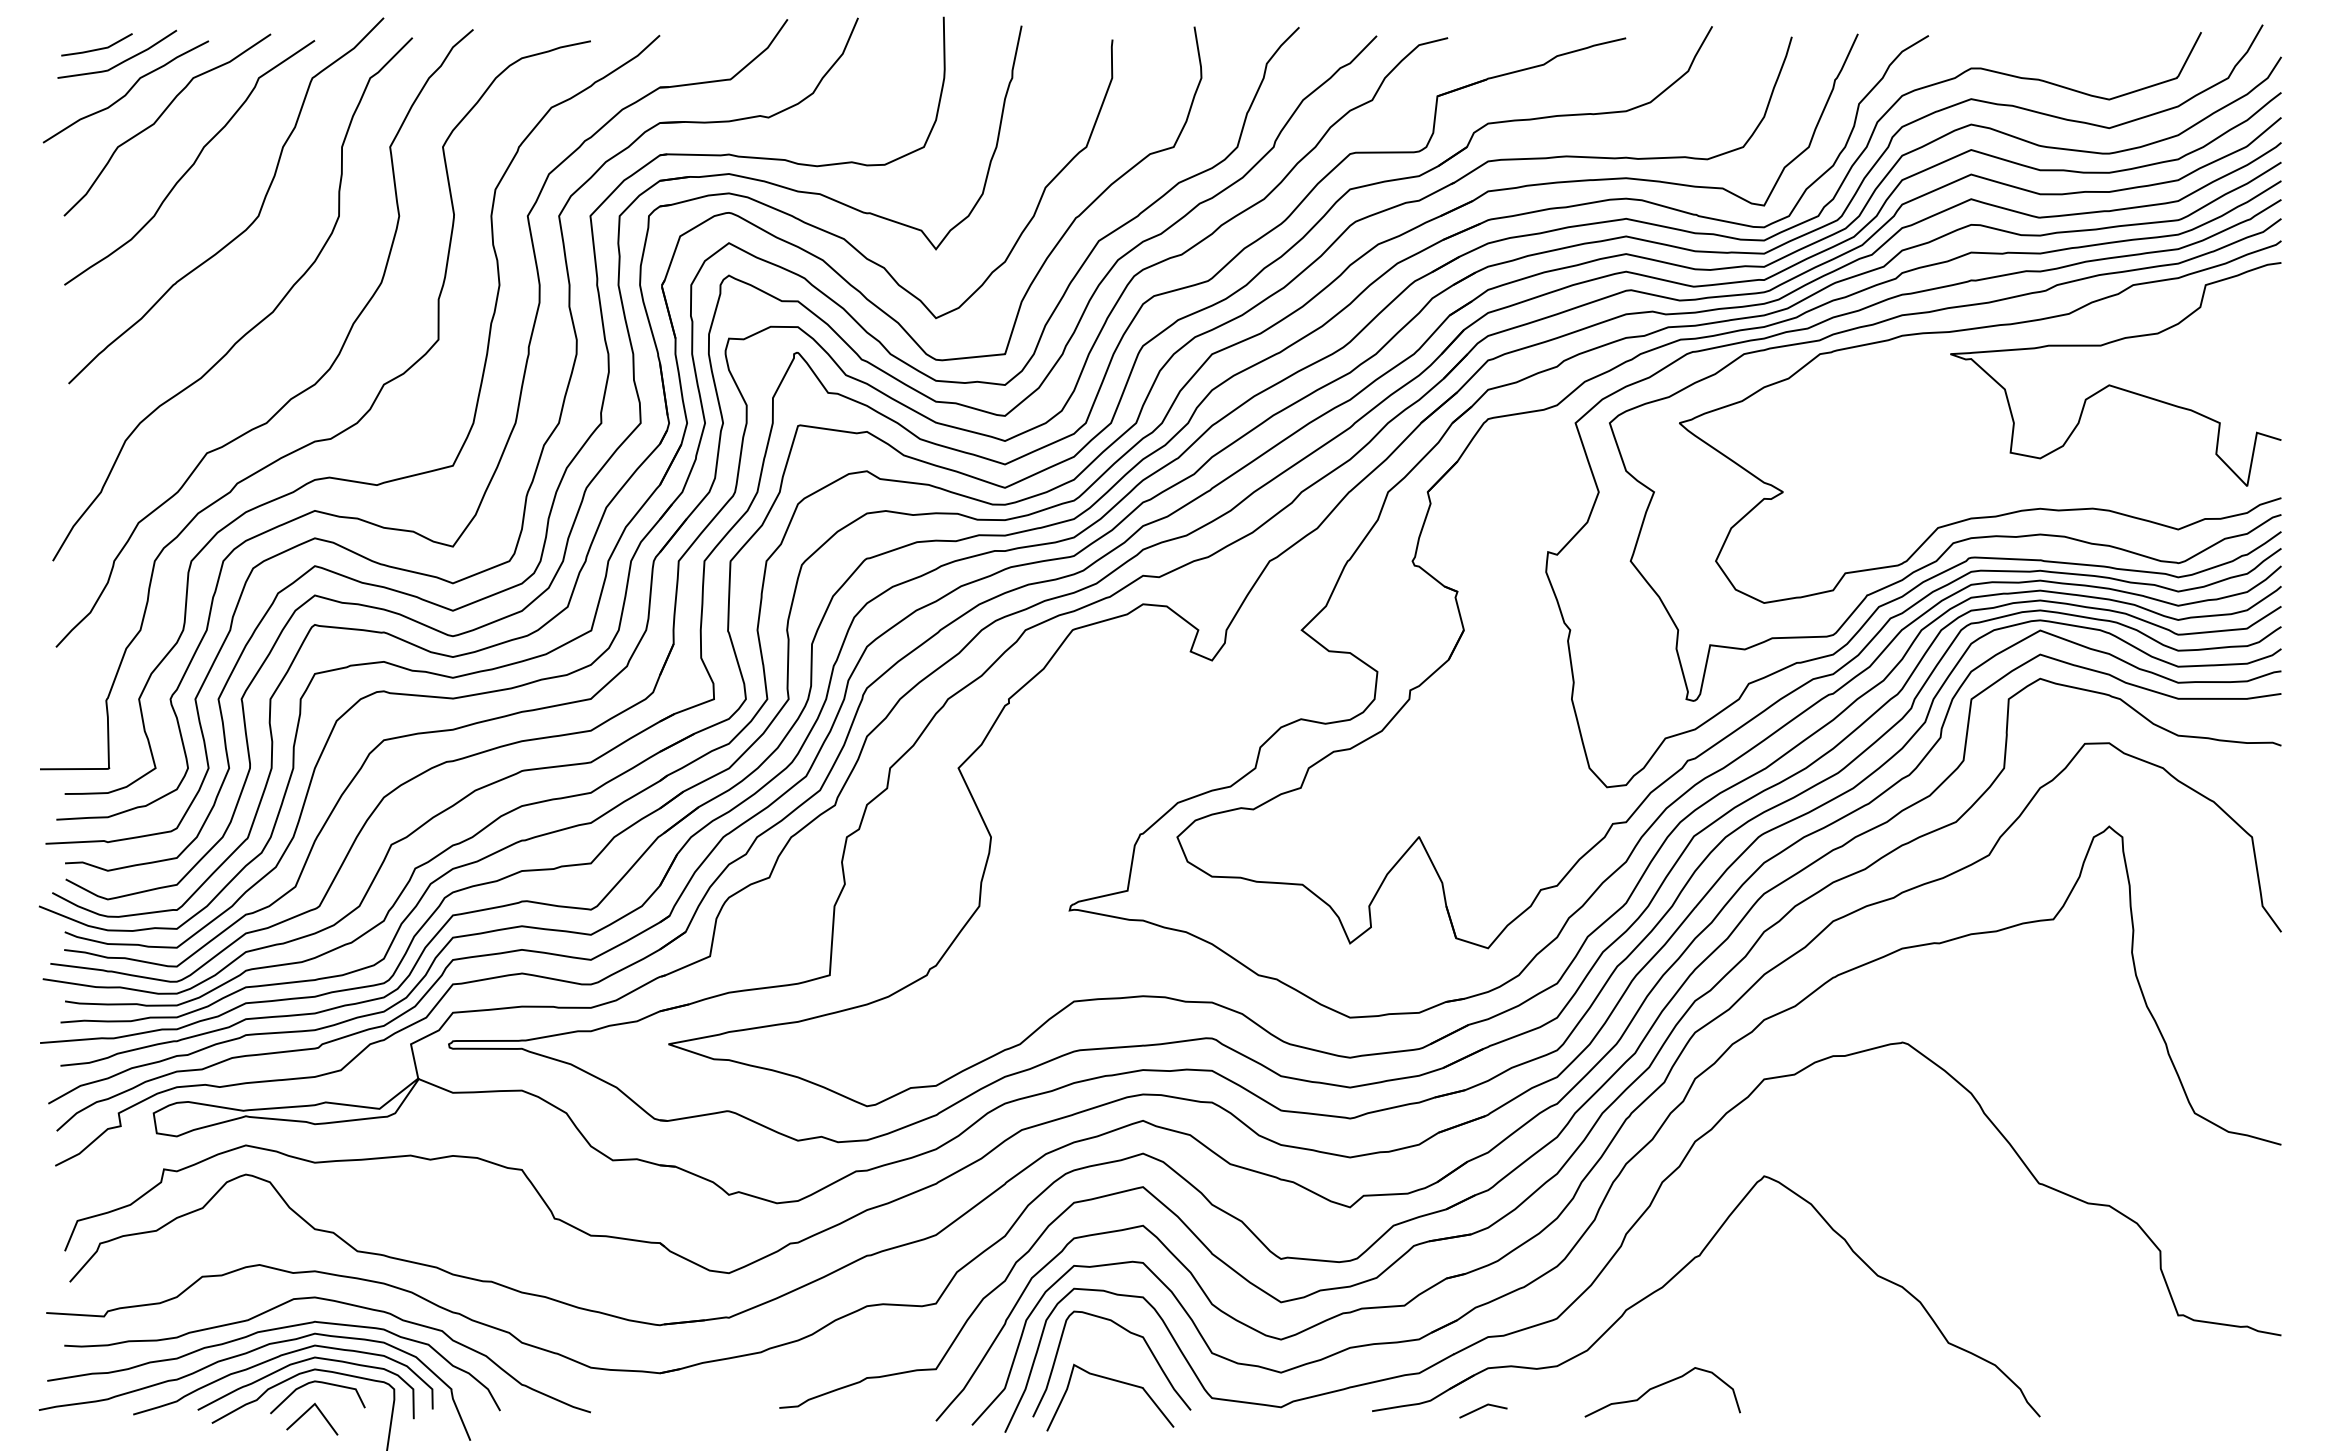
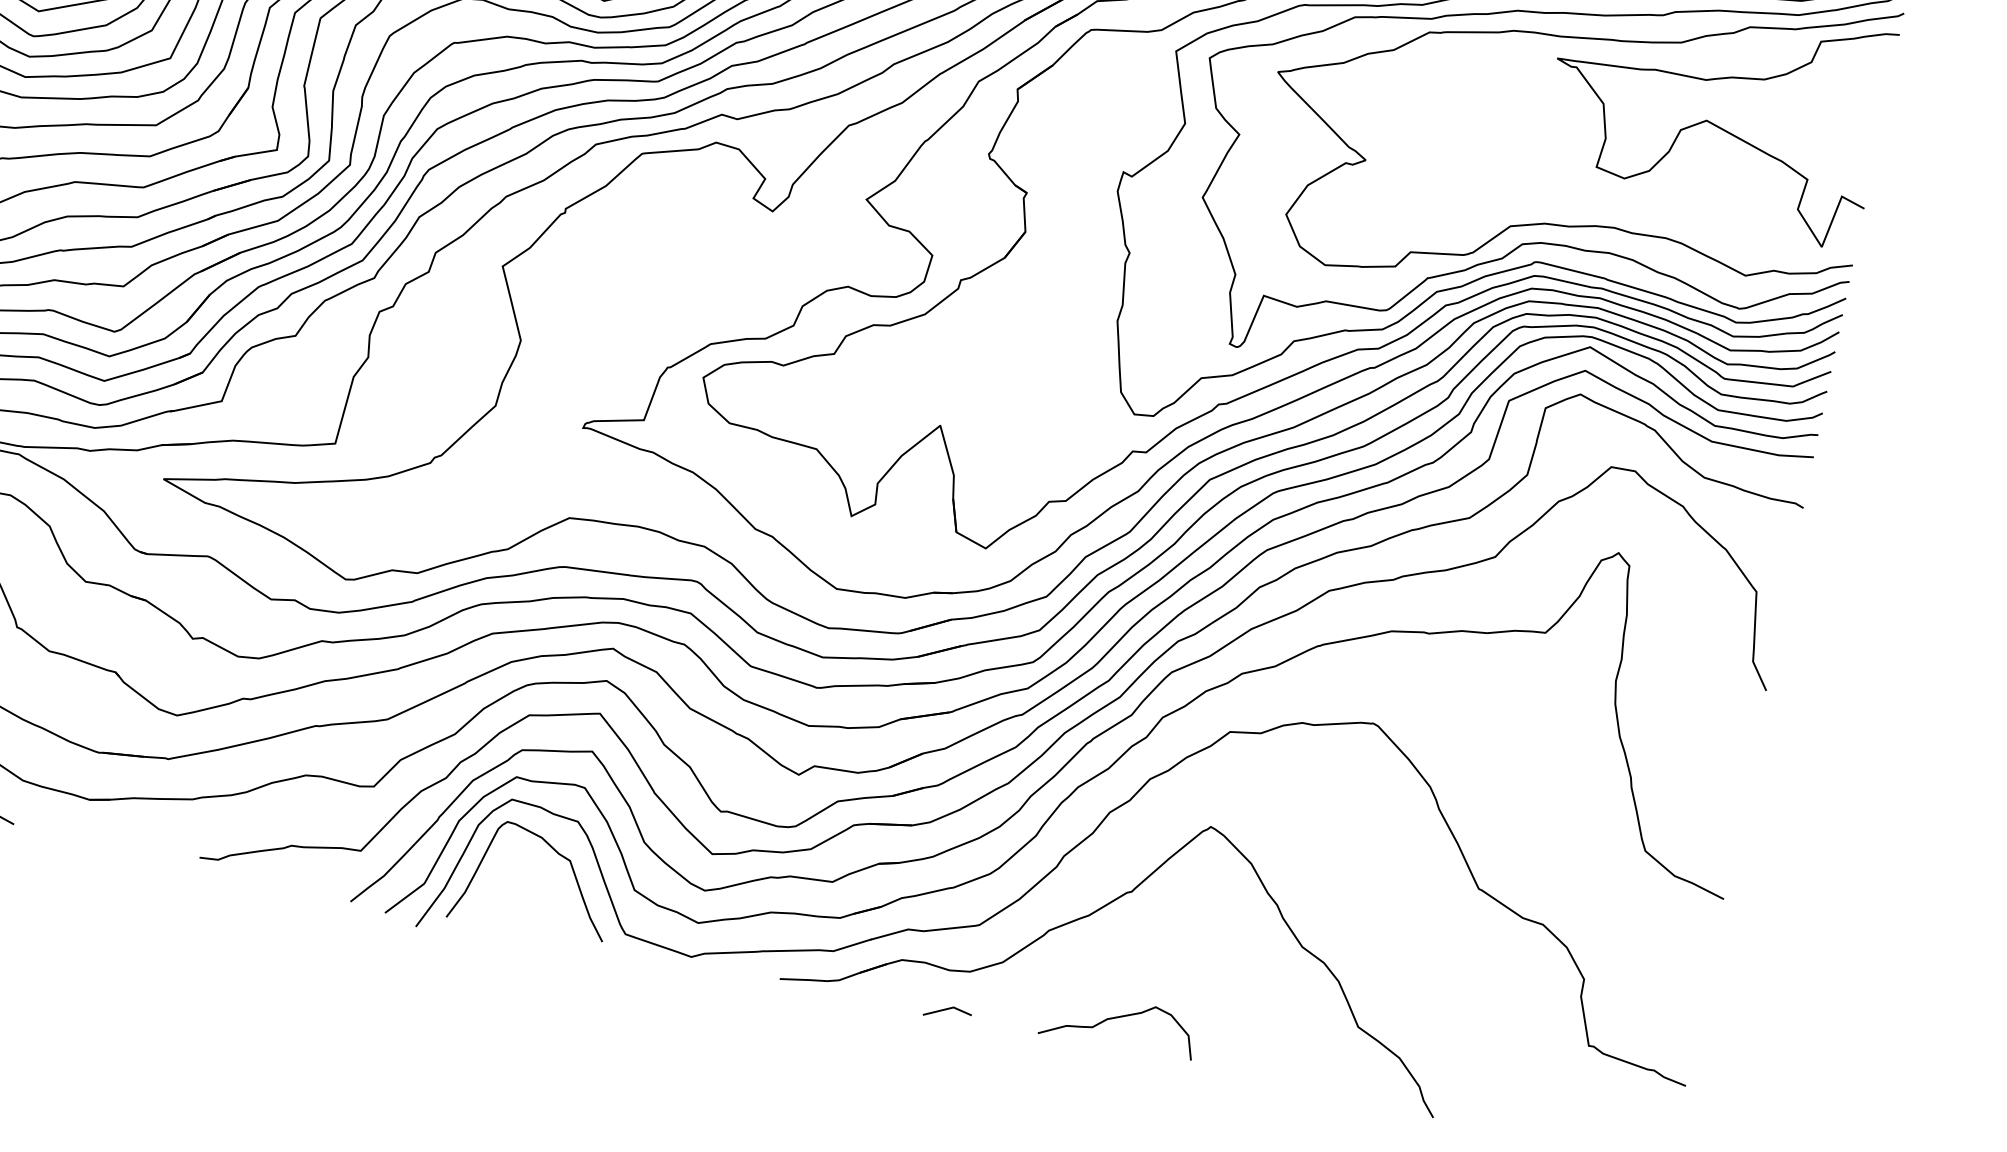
curve: (1114, 1381) -> (533, 898), removed
curve: (1660, 1386) -> (1118, 1018), moved
line: (1482, 1408) -> (947, 1010), moved

